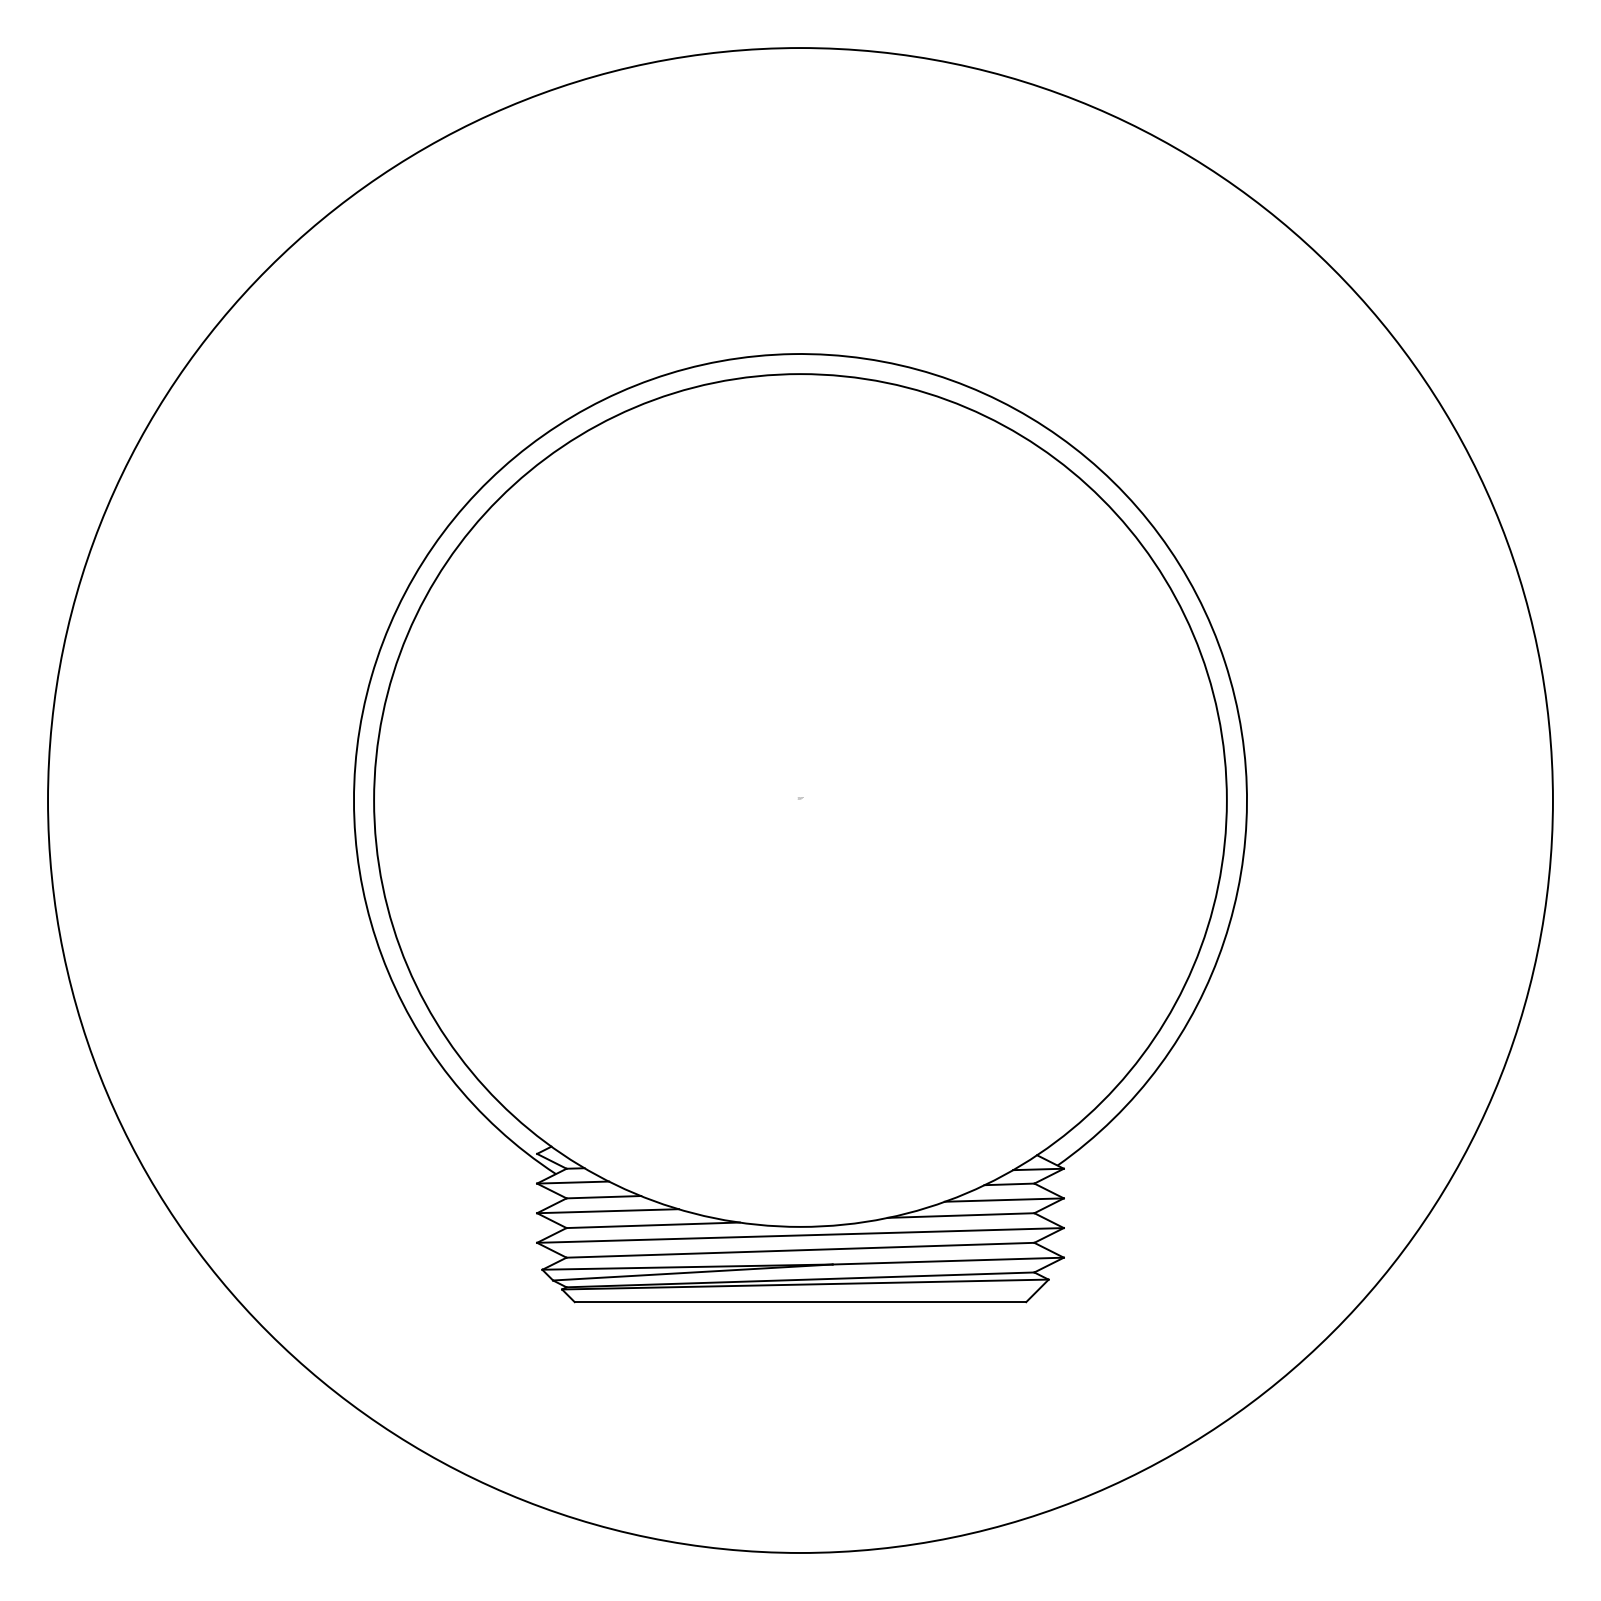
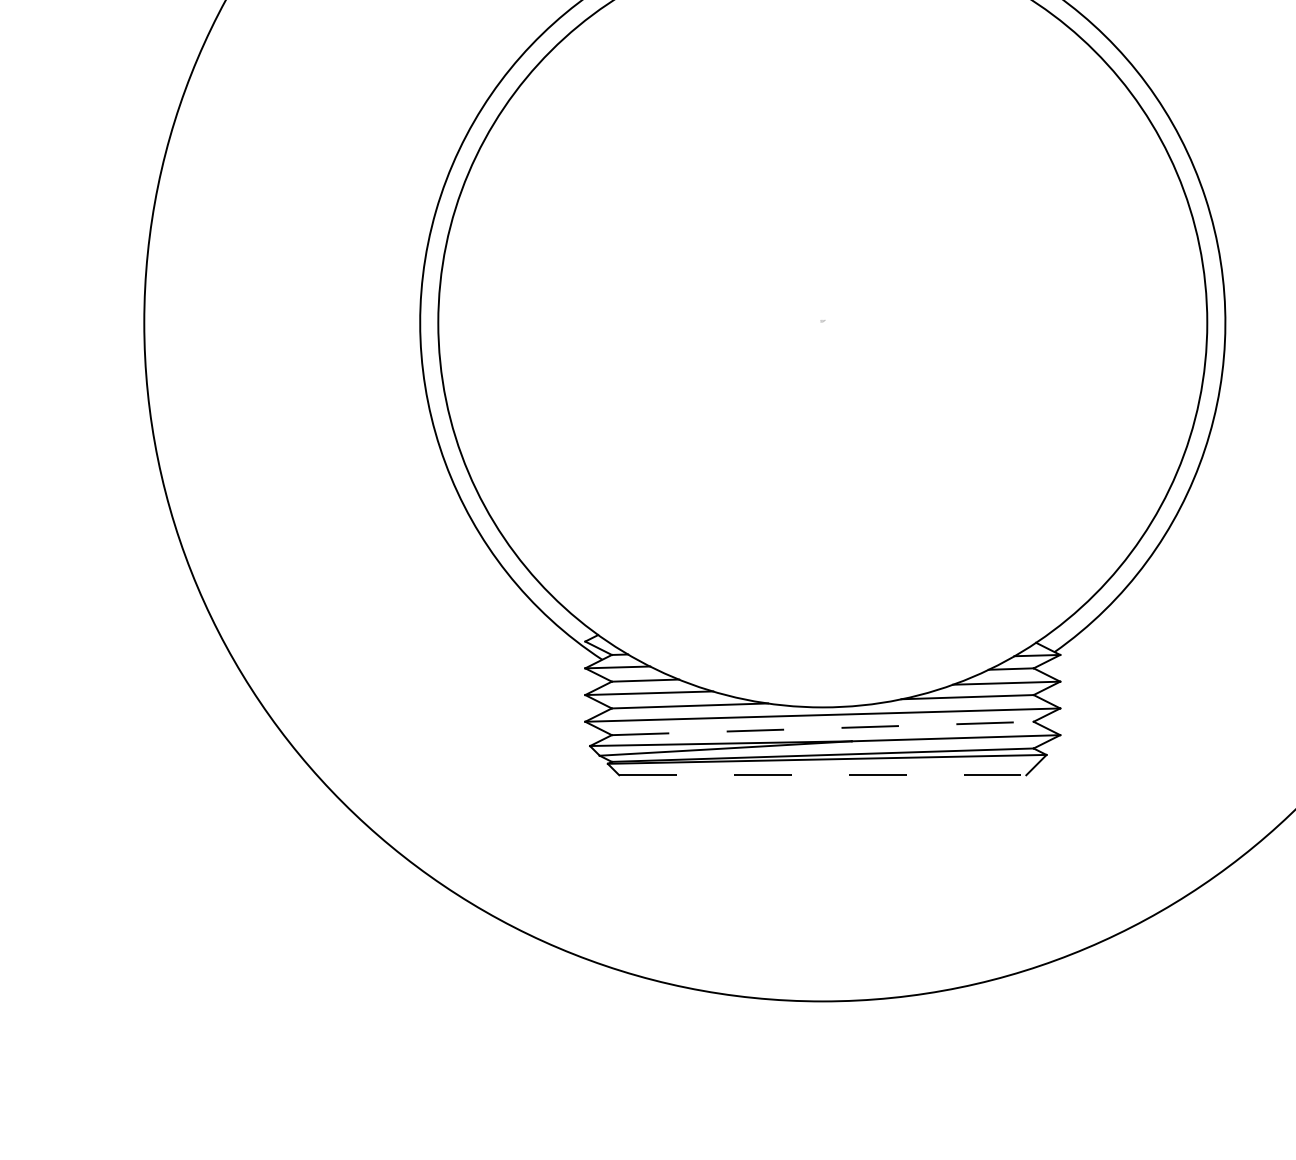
line: (800, 1250) -> (822, 728), solid -> dashed
line: (800, 1302) -> (822, 775), solid -> dashed

